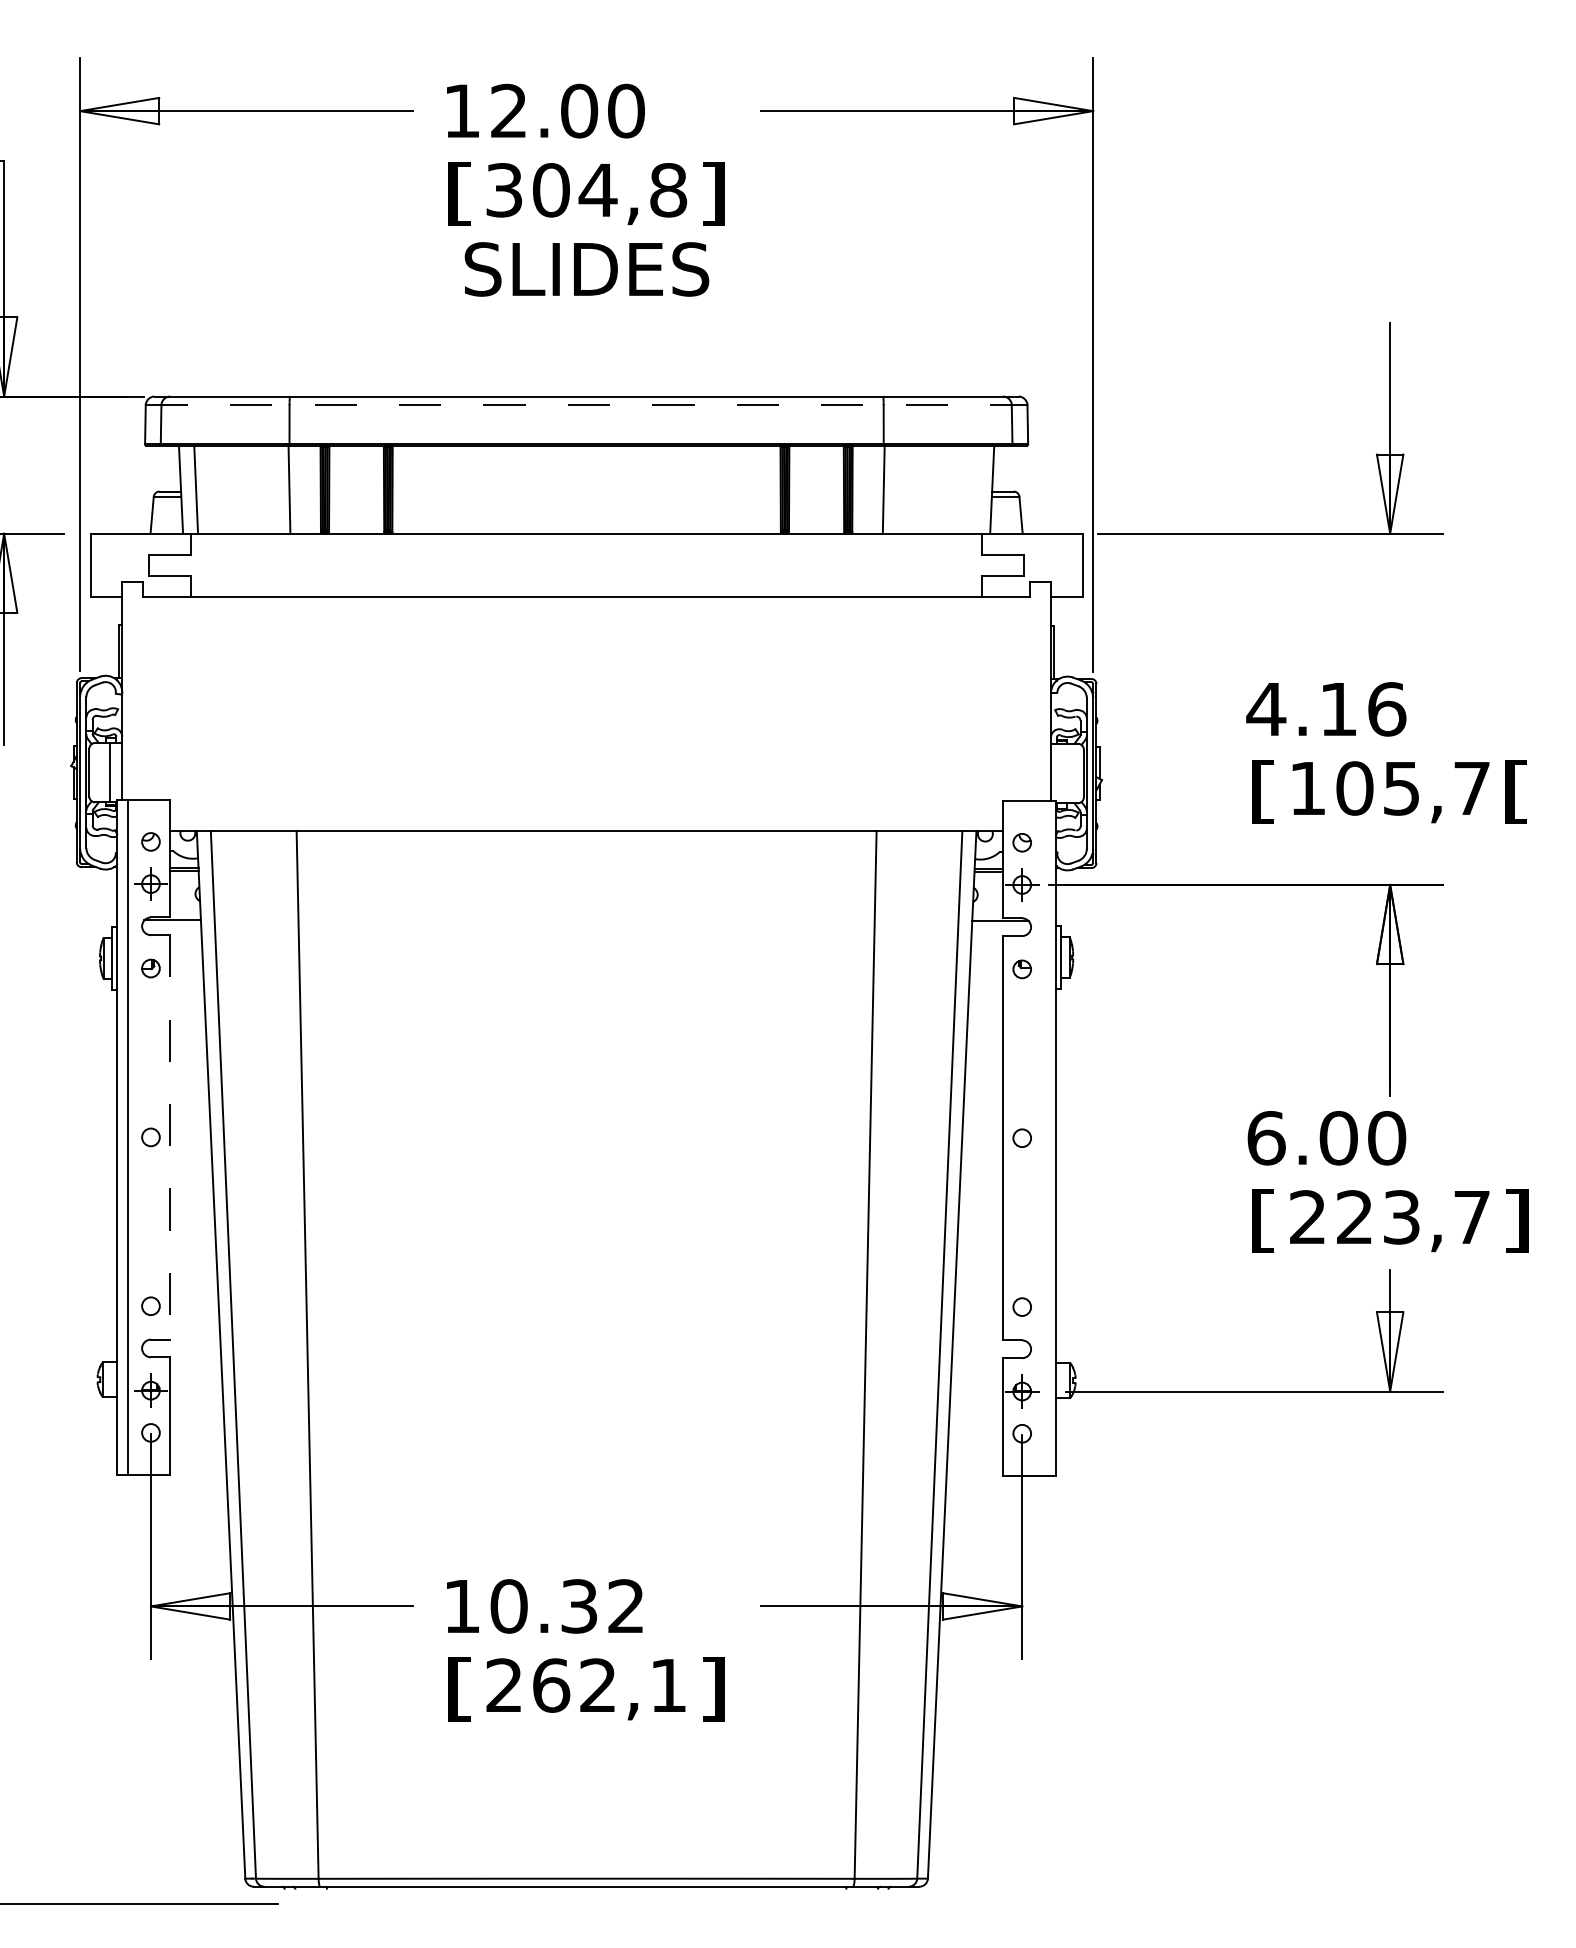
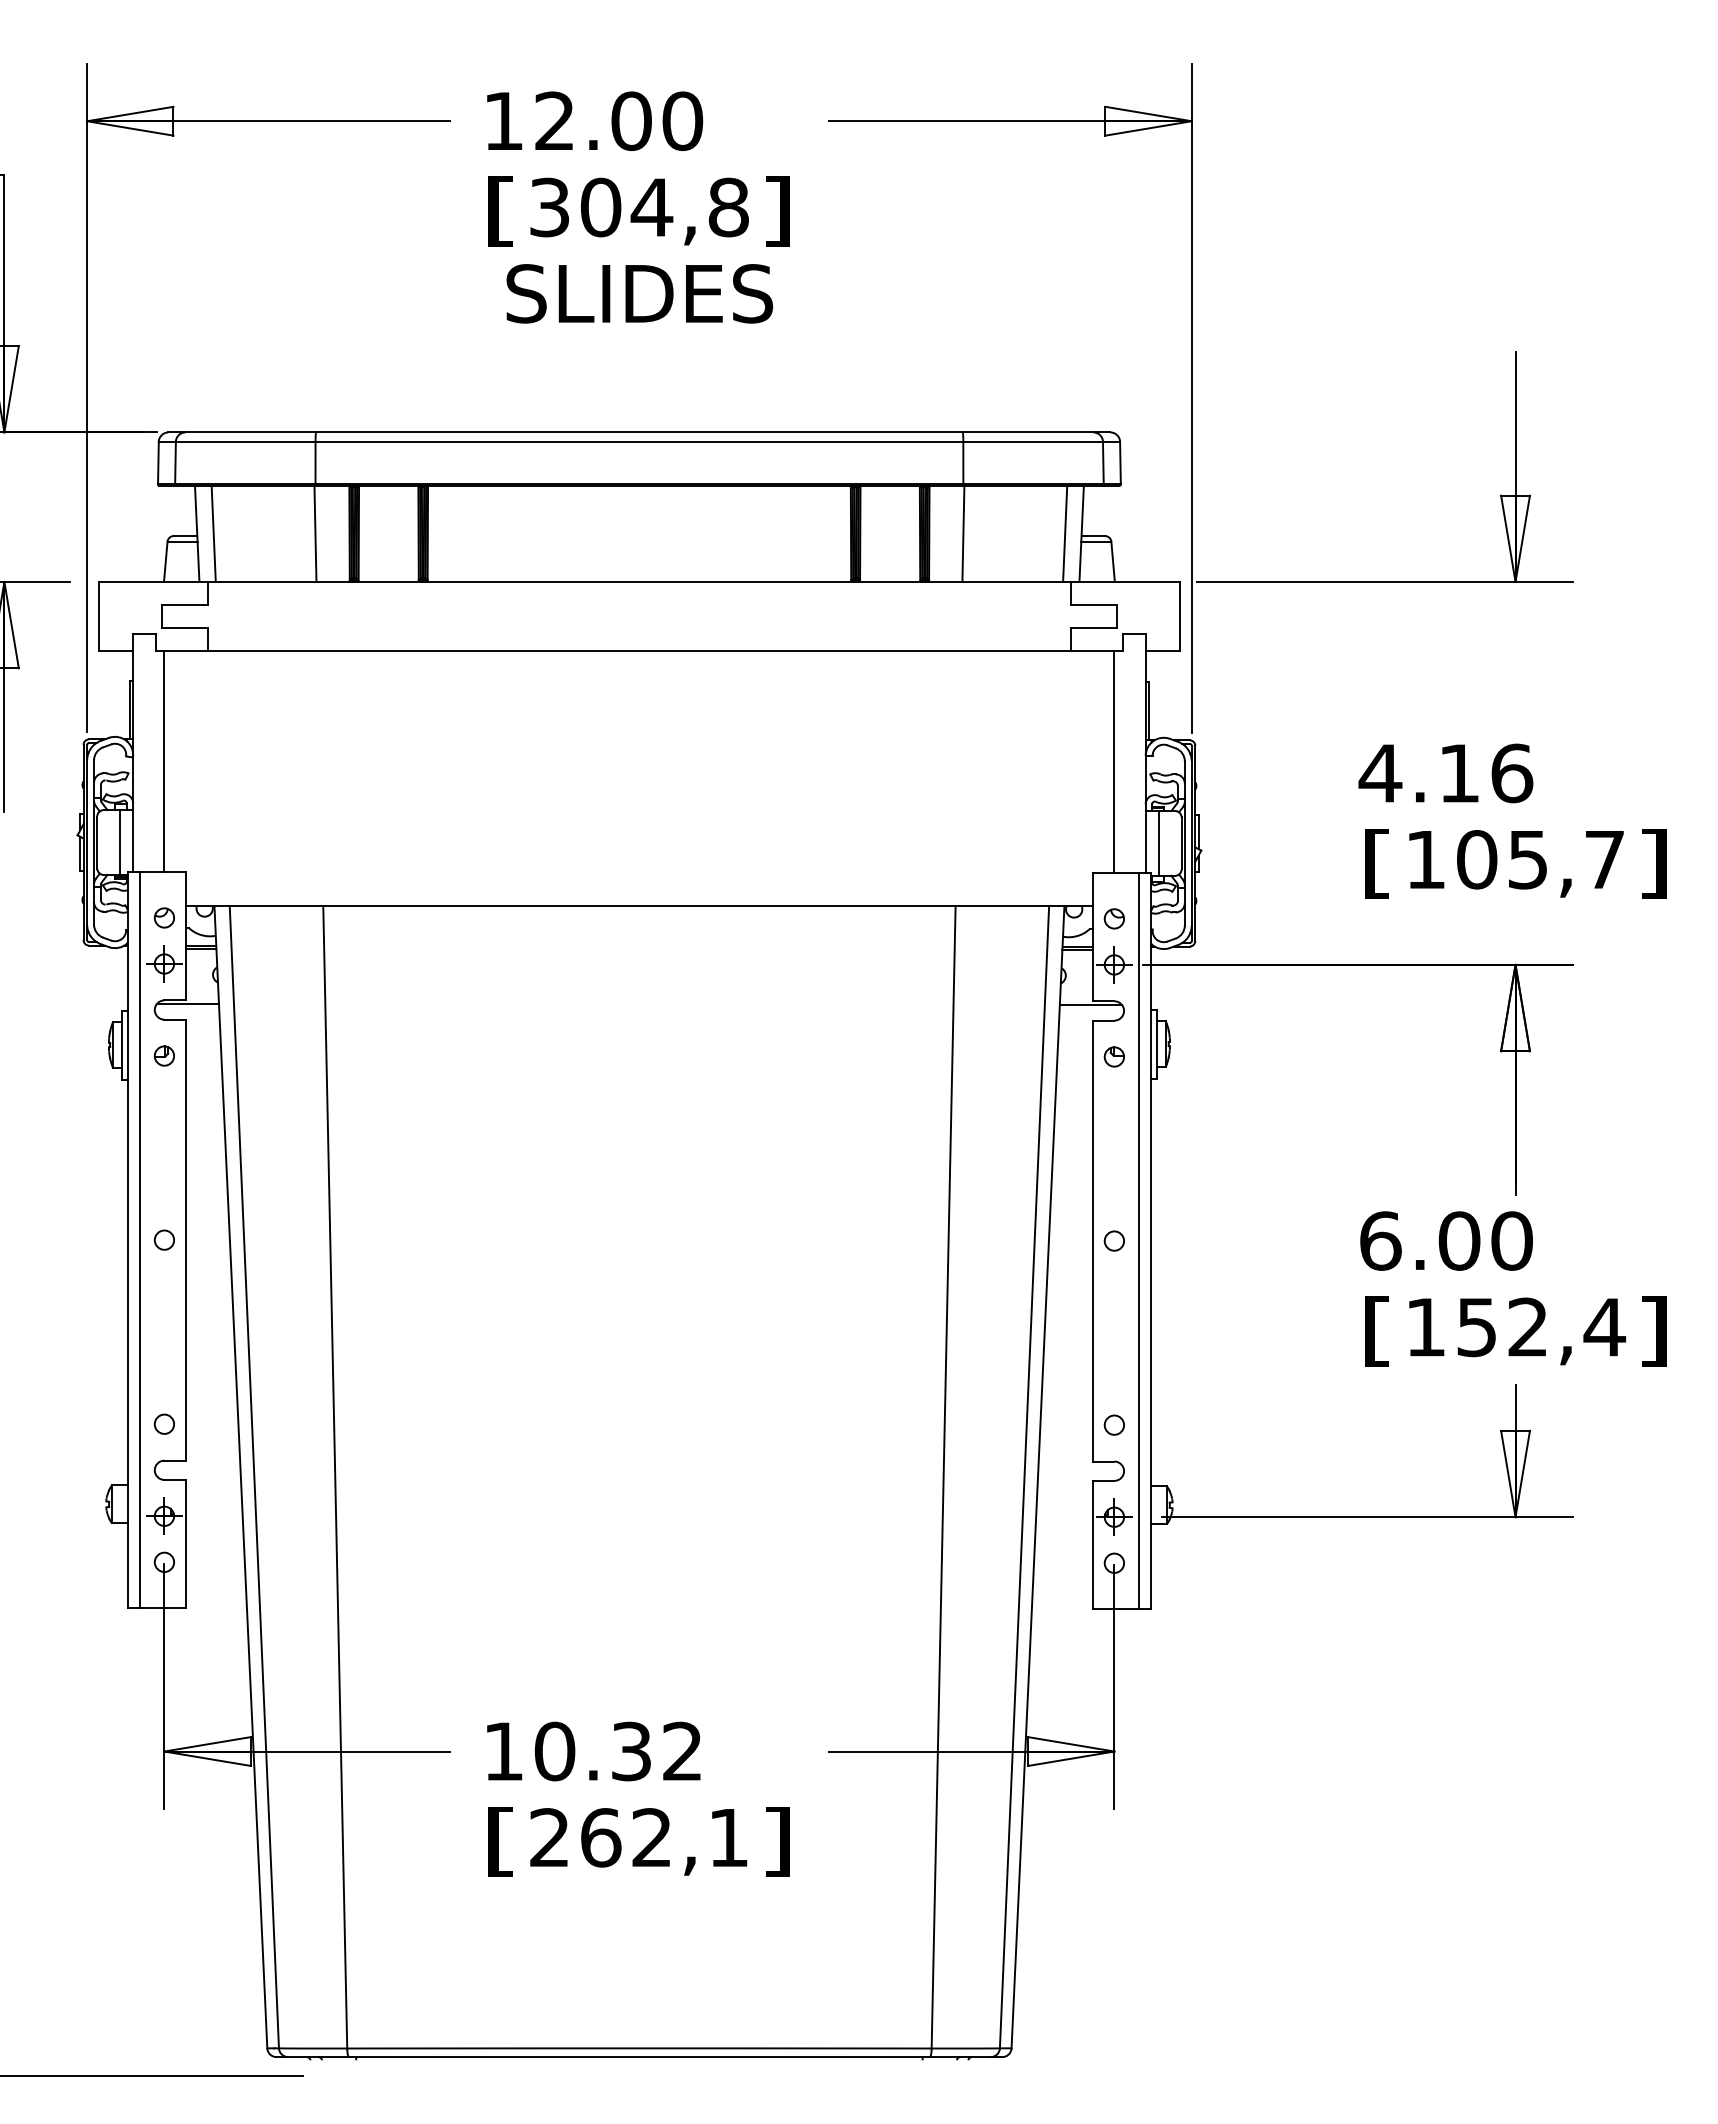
line: (586, 404) -> (639, 441), dashed -> solid
line: (977, 489) -> (1065, 533), added
line: (151, 698) -> (164, 761), added
line: (1022, 698) -> (1114, 761), added
line: (1062, 772) -> (1158, 842), added
text: (1516, 791) -> (1653, 863), [ -> ]
line: (170, 1137) -> (185, 1240), dashed -> solid
line: (1045, 1137) -> (1139, 1240), added
text: (1391, 1217) -> (1516, 1327), 223,7 -> 152,4

